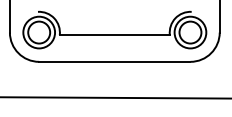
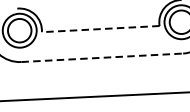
line: (114, 35) -> (100, 29), solid -> dashed
line: (114, 61) -> (101, 57), solid -> dashed

